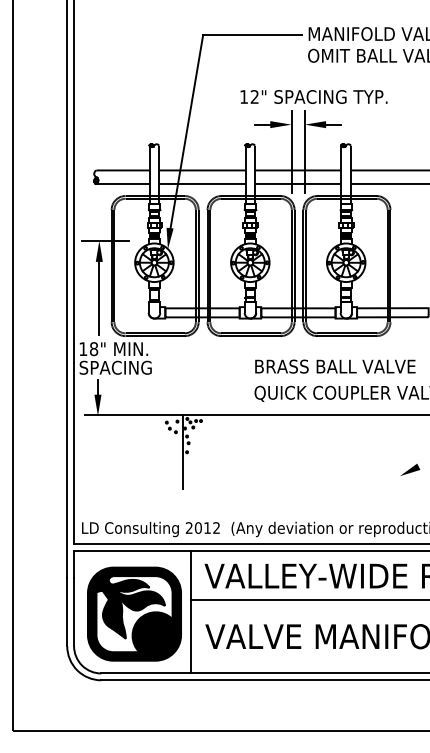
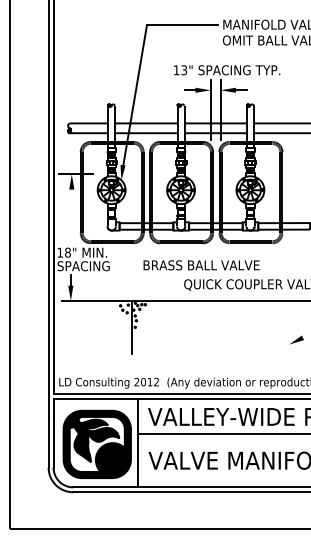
text: (255, 97) -> (184, 70), 12" -> 13"
line: (98, 296) -> (71, 214), removed
text: (335, 366) -> (201, 265), moved

